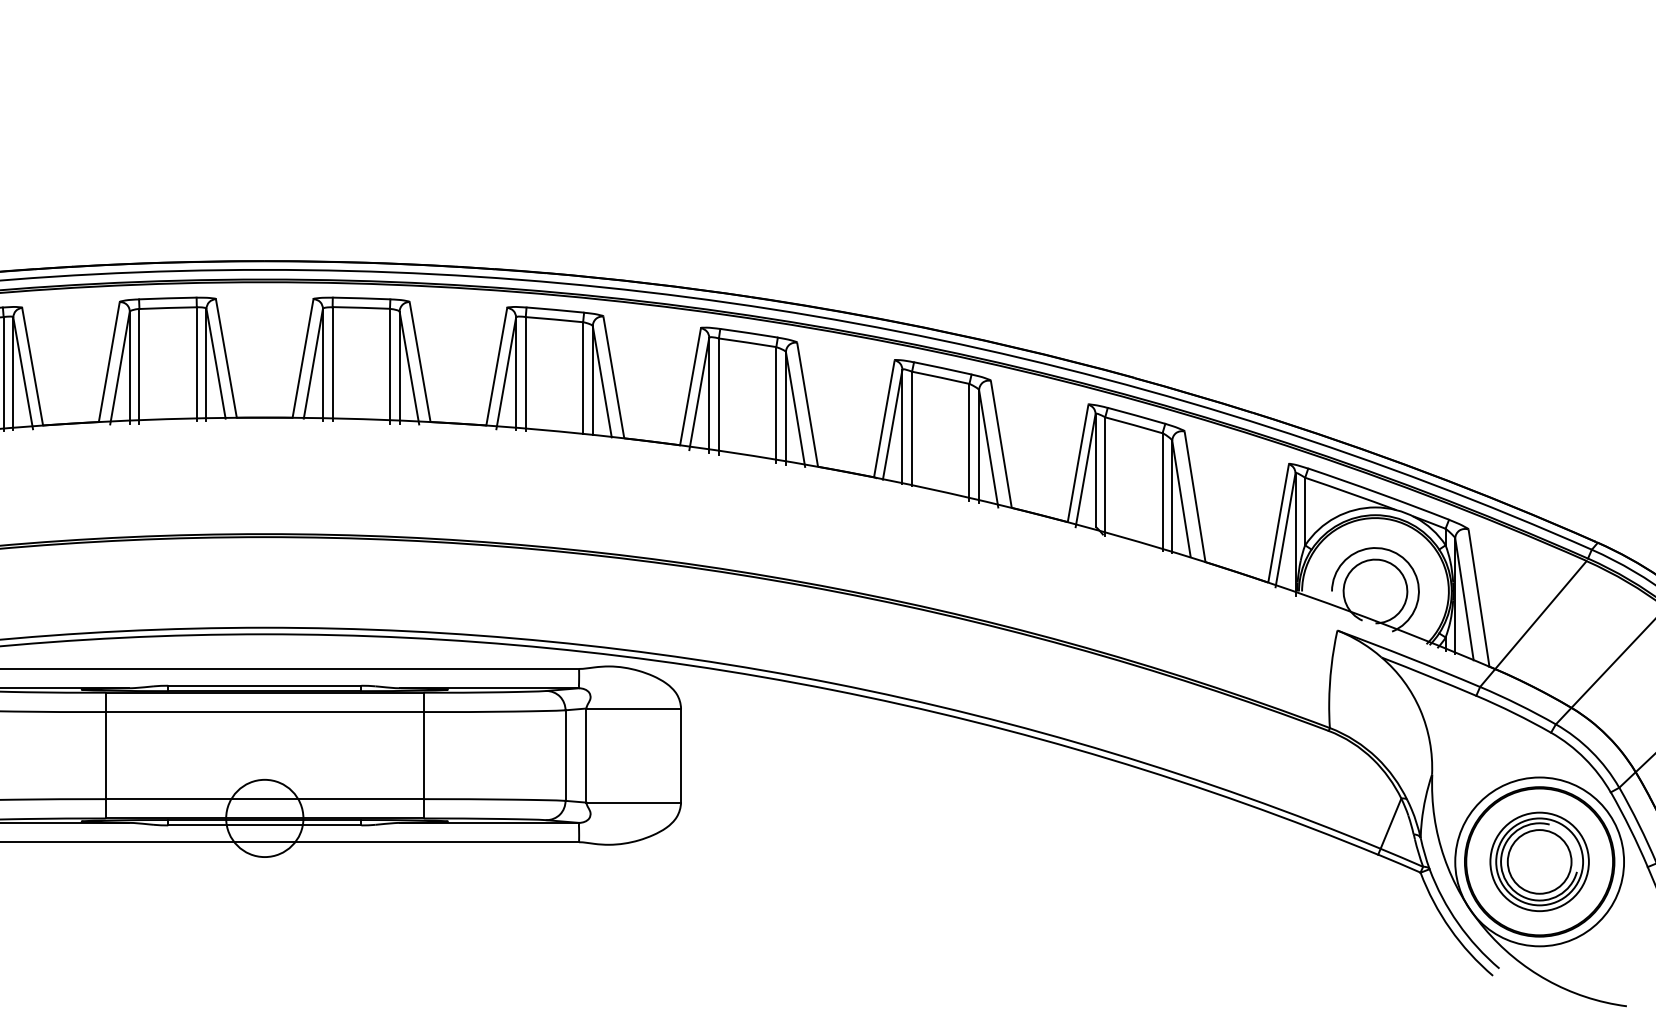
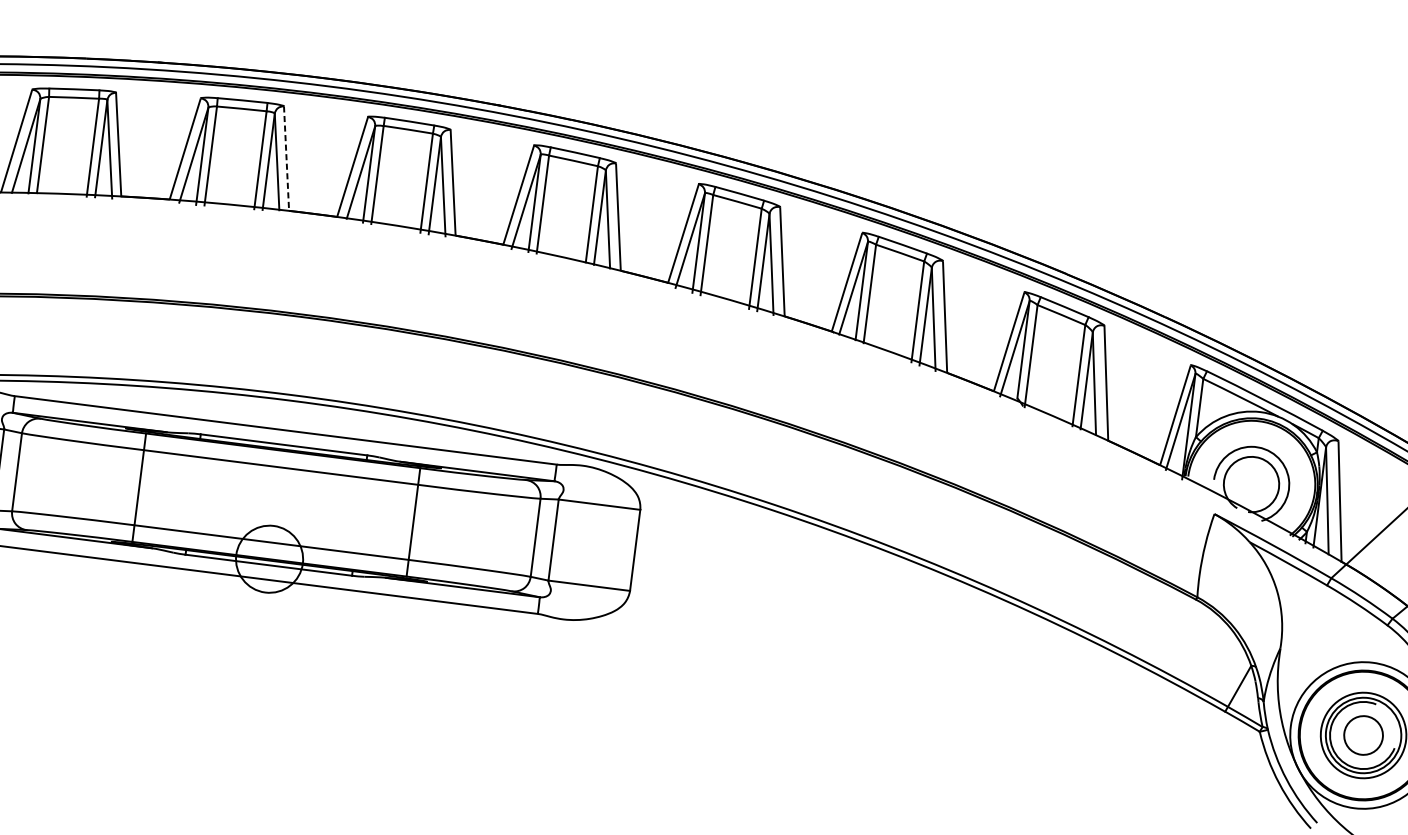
line: (226, 358) -> (286, 158), solid -> dashed
circle: (1539, 861) -> (1363, 735), size x0.7

